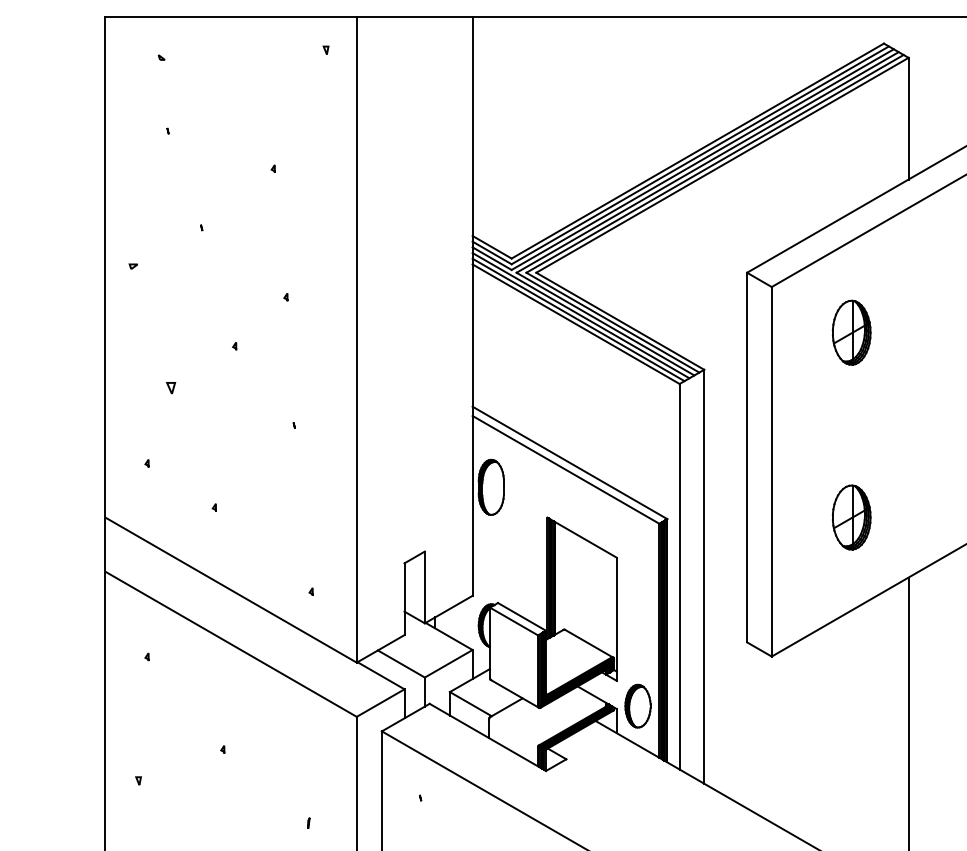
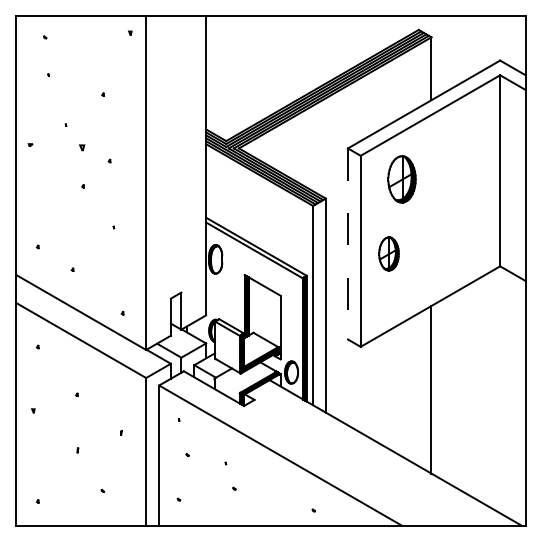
part: (850, 332) -> (401, 179), size x1.4
part: (171, 387) -> (82, 147), moved
line: (746, 456) -> (347, 243), solid -> dashed
part: (850, 516) -> (388, 253), moved

